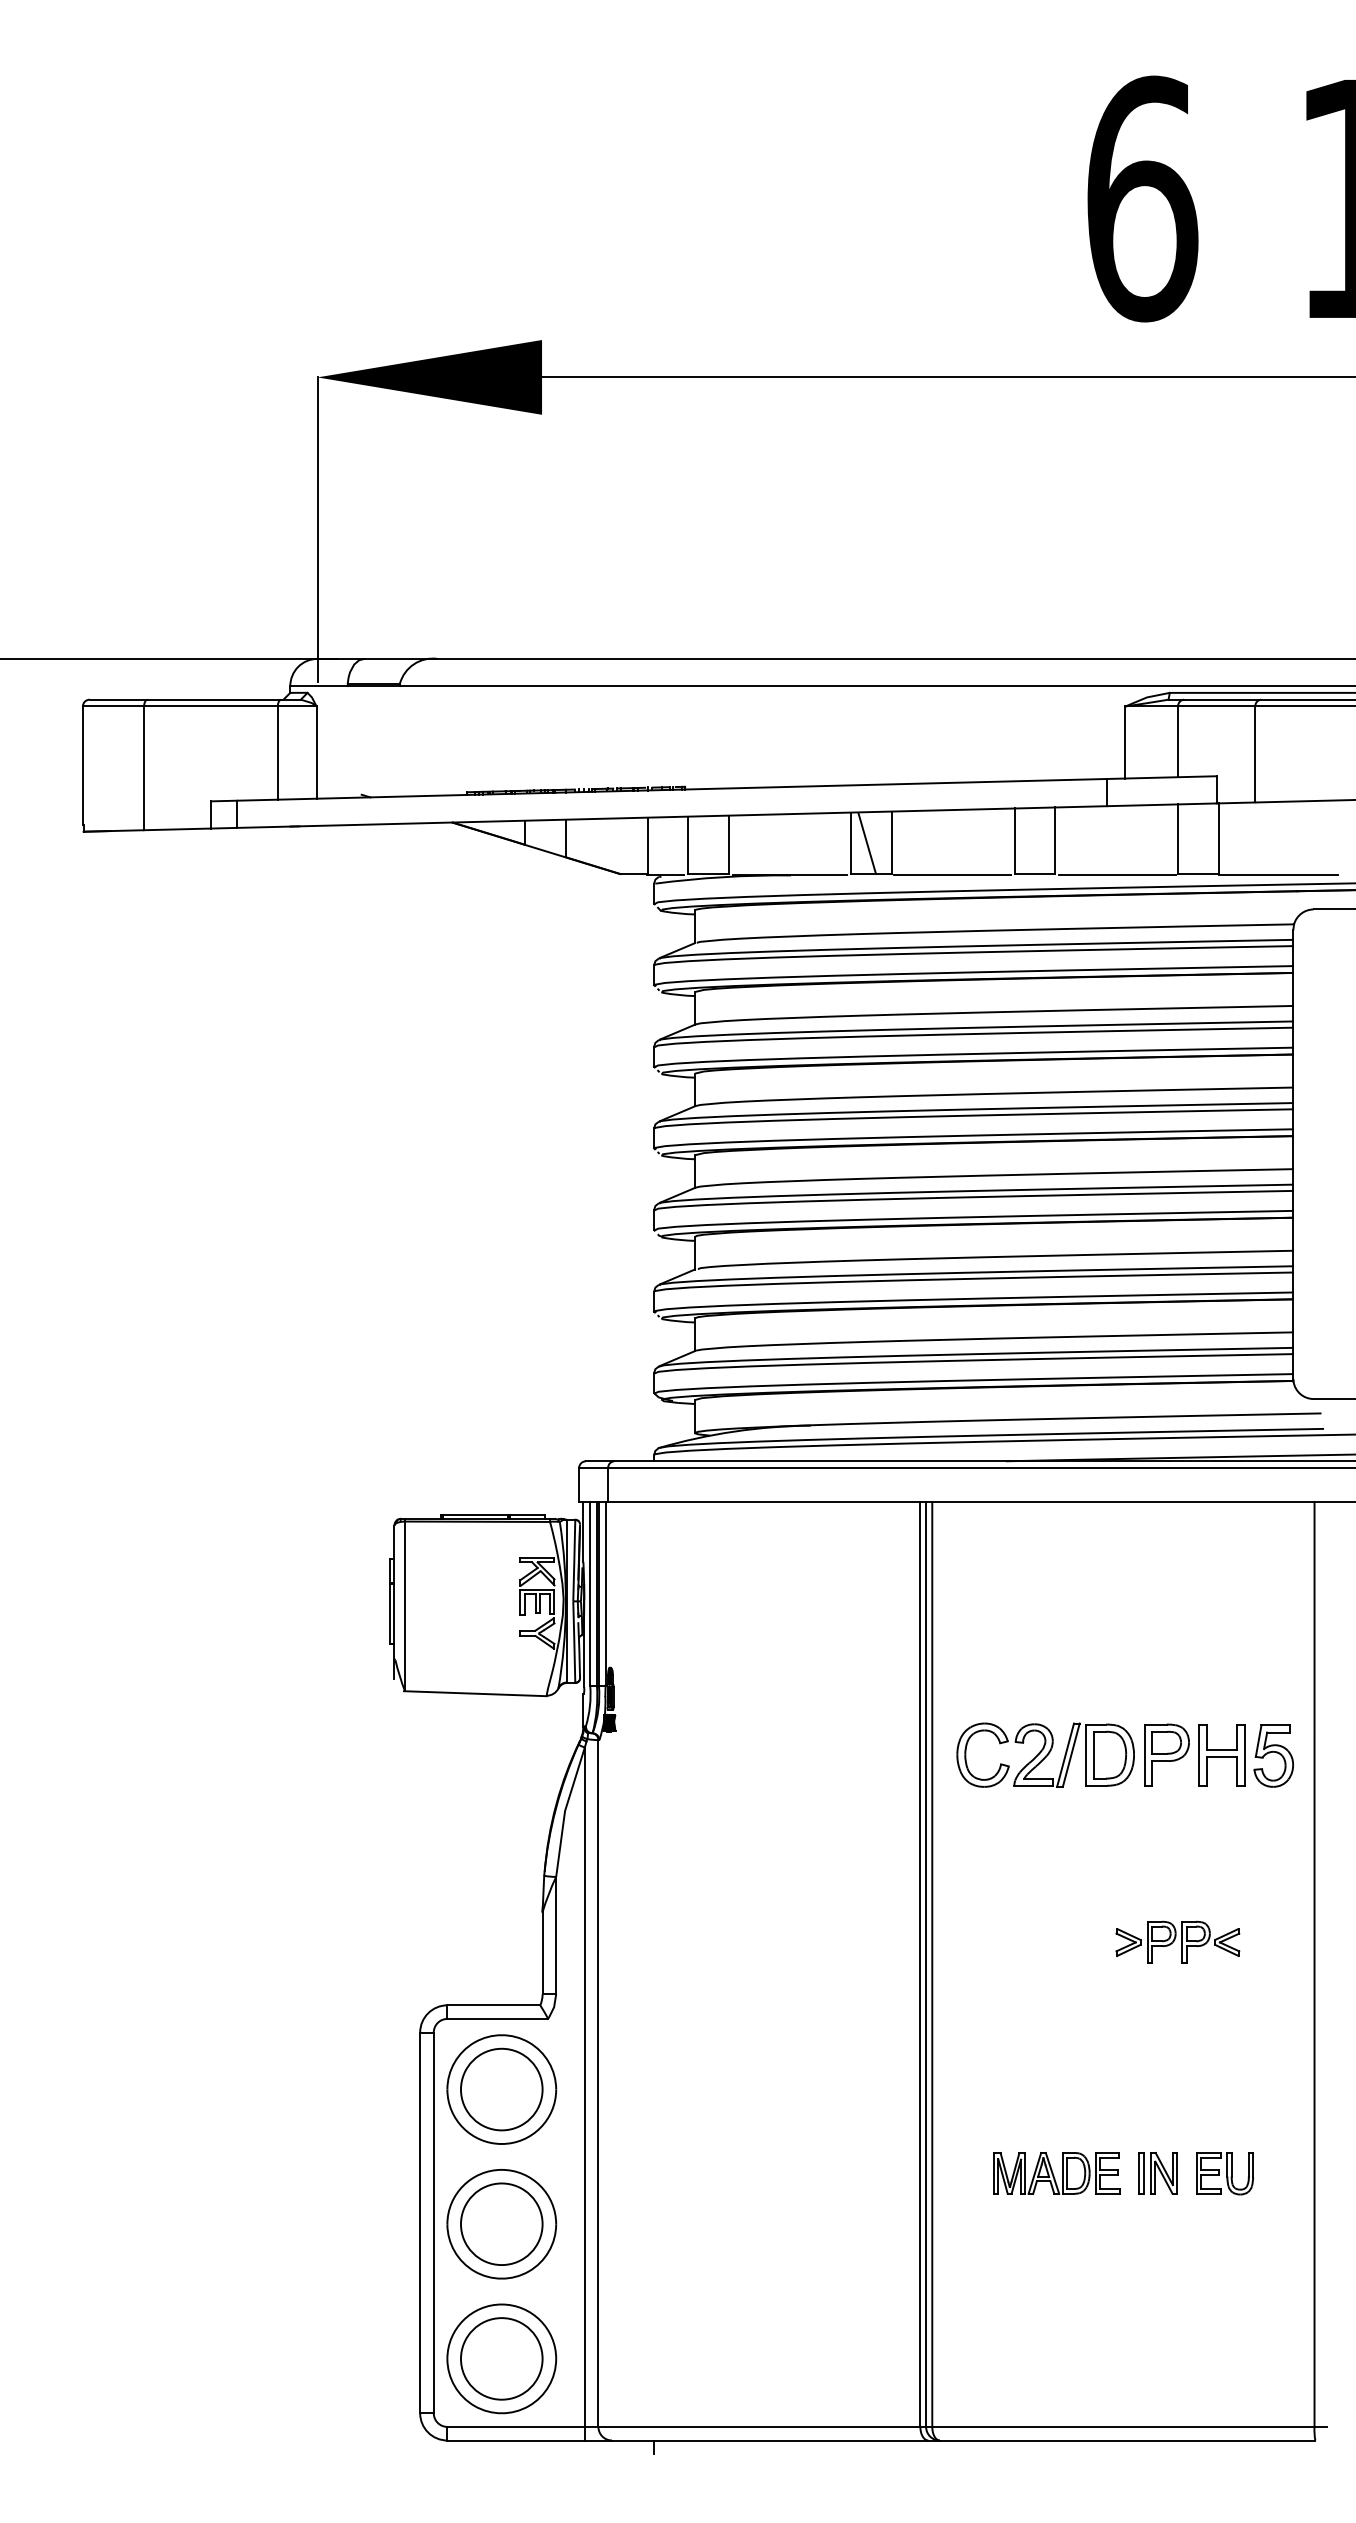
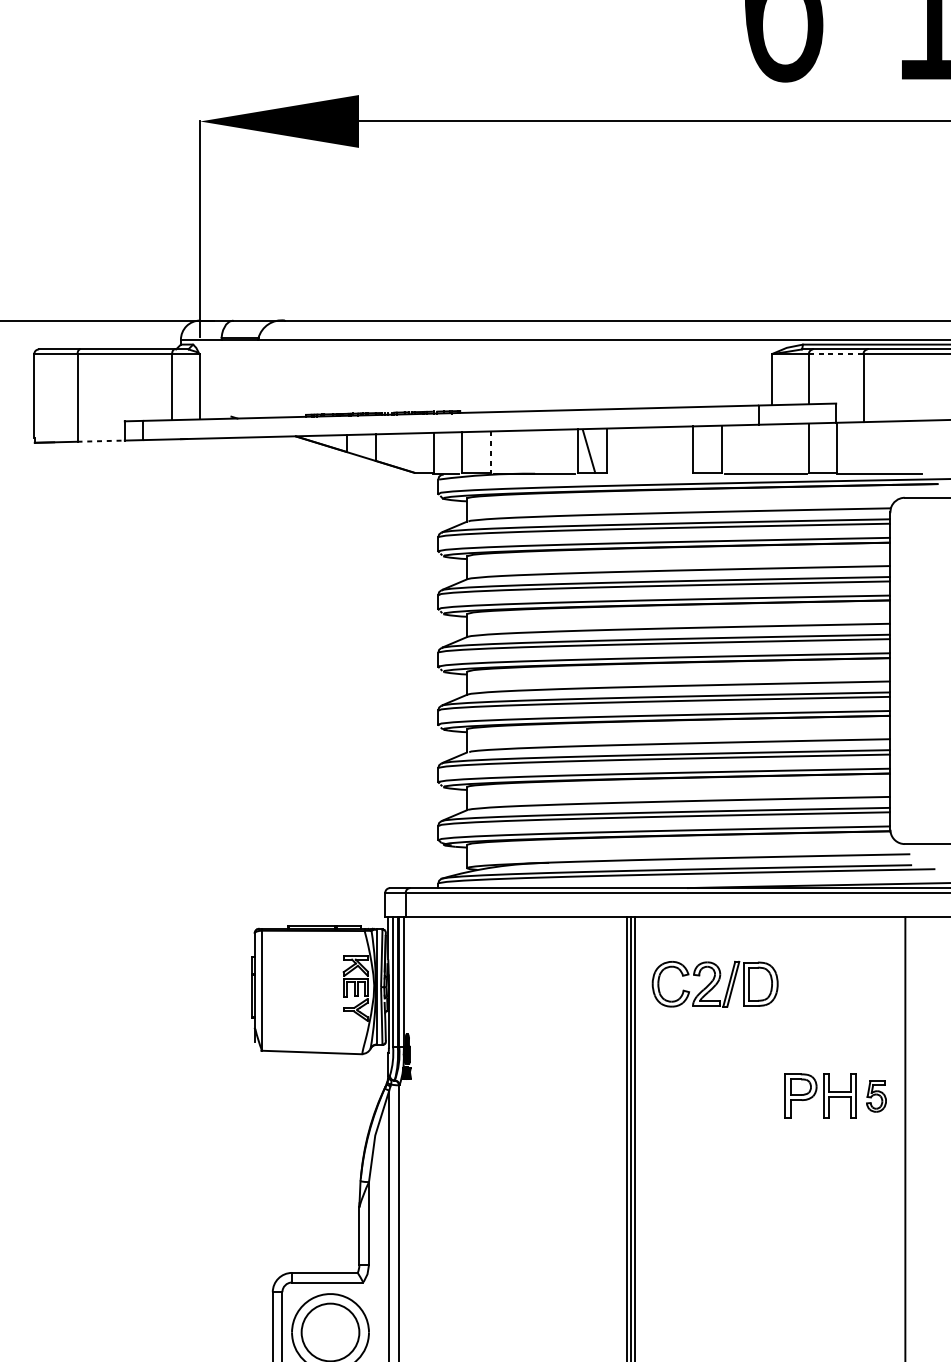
line: (1216, 706) -> (836, 354), solid -> dashed
line: (178, 829) -> (101, 441), solid -> dashed
line: (728, 845) -> (490, 452), solid -> dashed
line: (952, 875) -> (649, 473), removed
part: (1045, 1754) -> (715, 983), moved
part: (1273, 1755) -> (876, 1096), size x0.7
part: (1177, 1941) -> (808, 1227), removed

